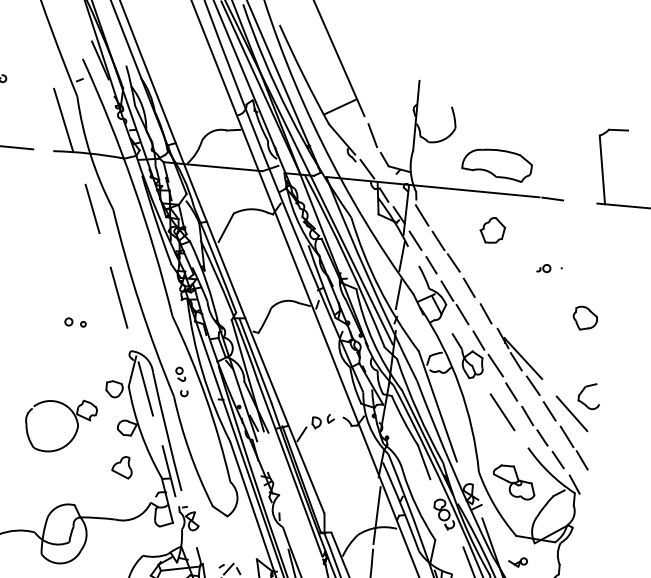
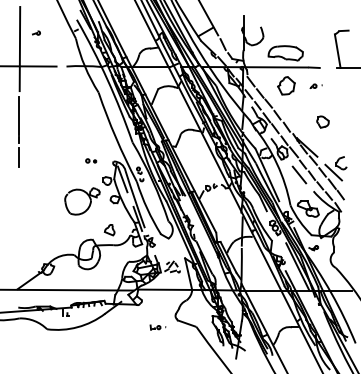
line: (64, 119) -> (70, 50), removed
line: (90, 207) -> (87, 92), removed
part: (492, 229) -> (286, 85), size x1.4
part: (548, 267) -> (315, 85), moved
line: (119, 297) -> (105, 135), removed
part: (584, 317) -> (322, 121), moved
part: (76, 321) -> (91, 160), moved
part: (121, 468) -> (109, 230), moved

